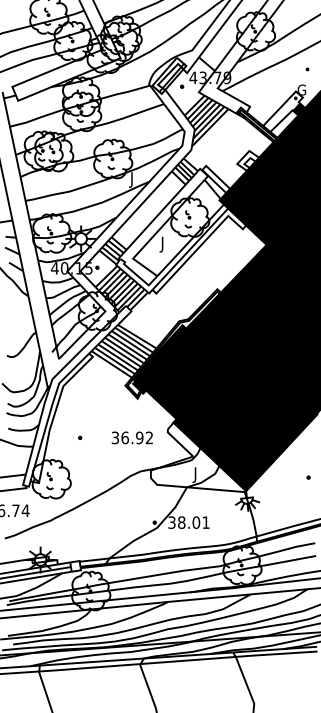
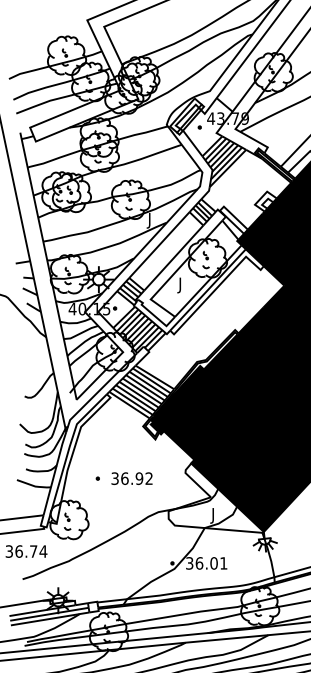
text: (131, 437) -> (131, 478), moved
text: (181, 522) -> (199, 563), 38.01 -> 36.01

